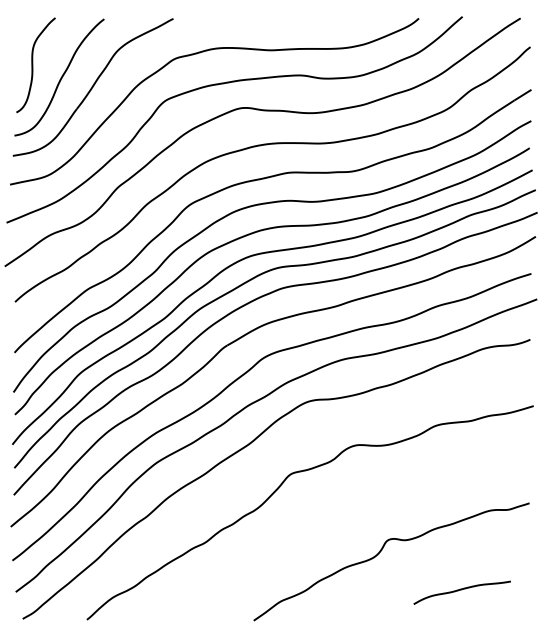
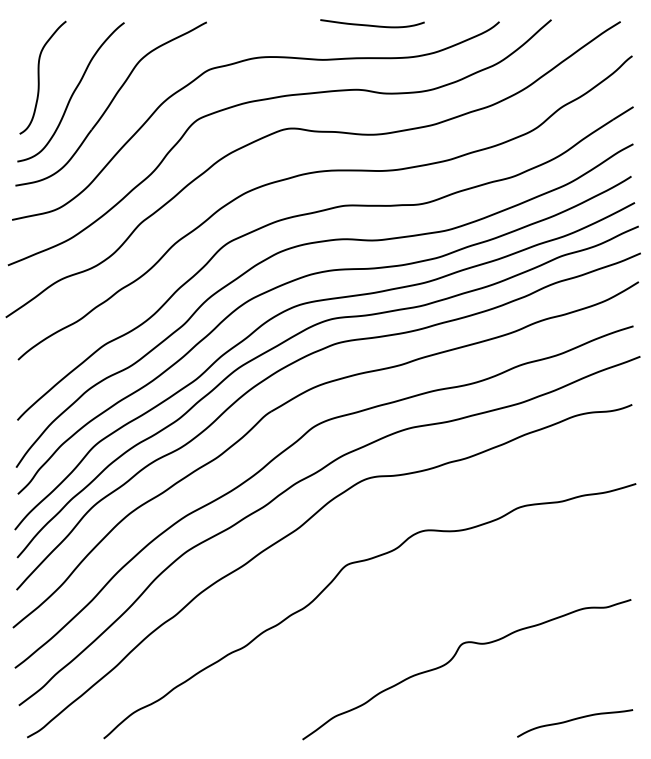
curve: (312, 21) -> (372, 25), added
curve: (461, 590) -> (574, 720), moved

